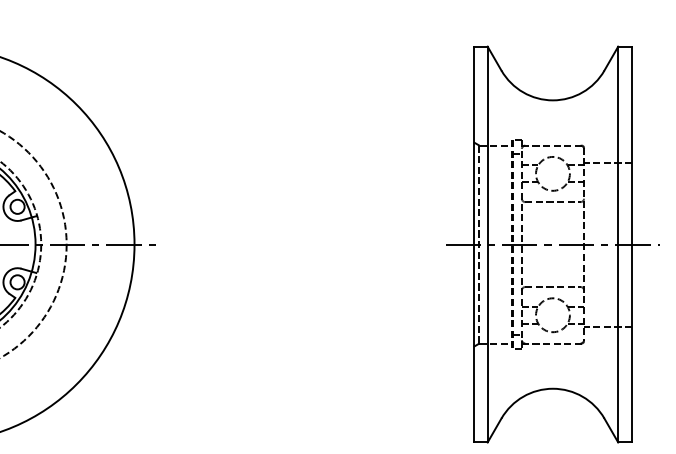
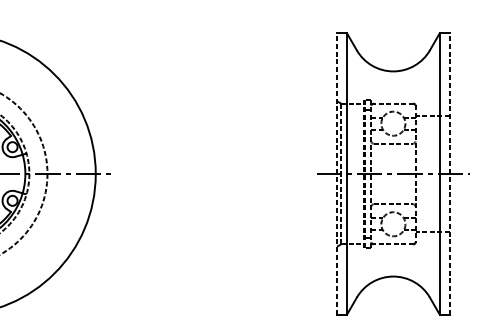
line: (473, 244) -> (336, 173), solid -> dashed
line: (632, 244) -> (449, 173), solid -> dashed

